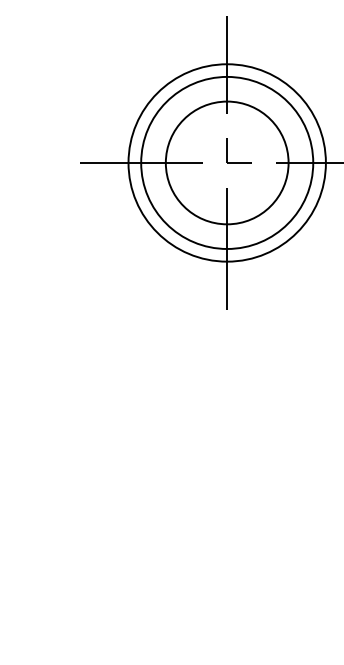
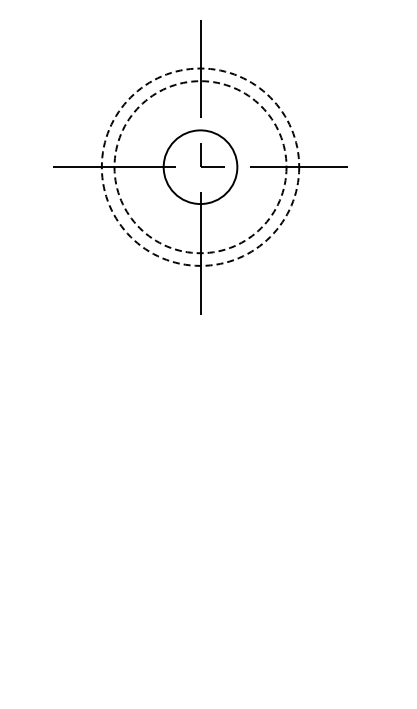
circle: (227, 162) -> (200, 166), size x0.6
circle: (227, 162) -> (200, 166), solid -> dashed
circle: (227, 163) -> (200, 167), solid -> dashed

